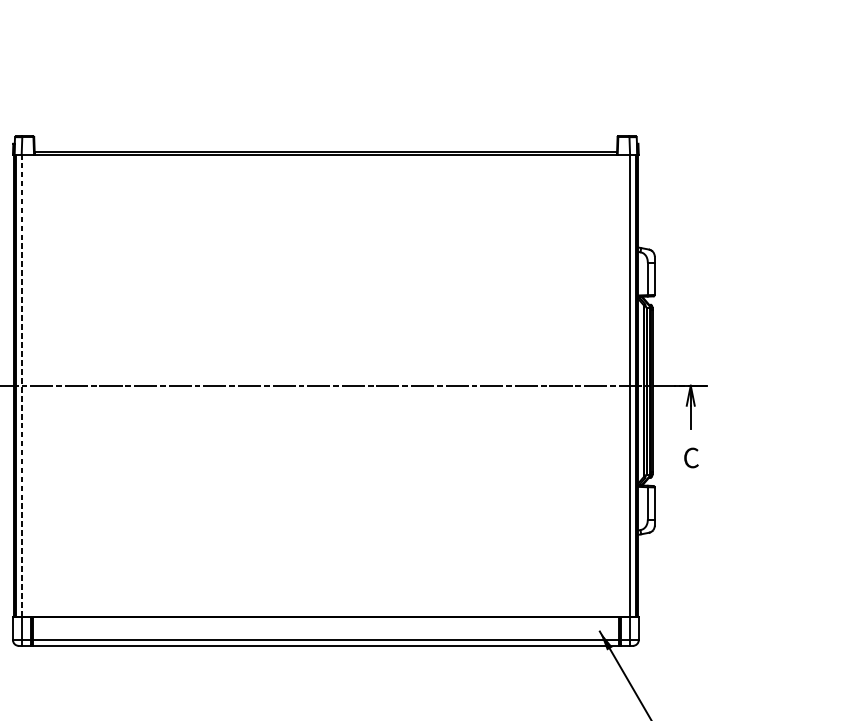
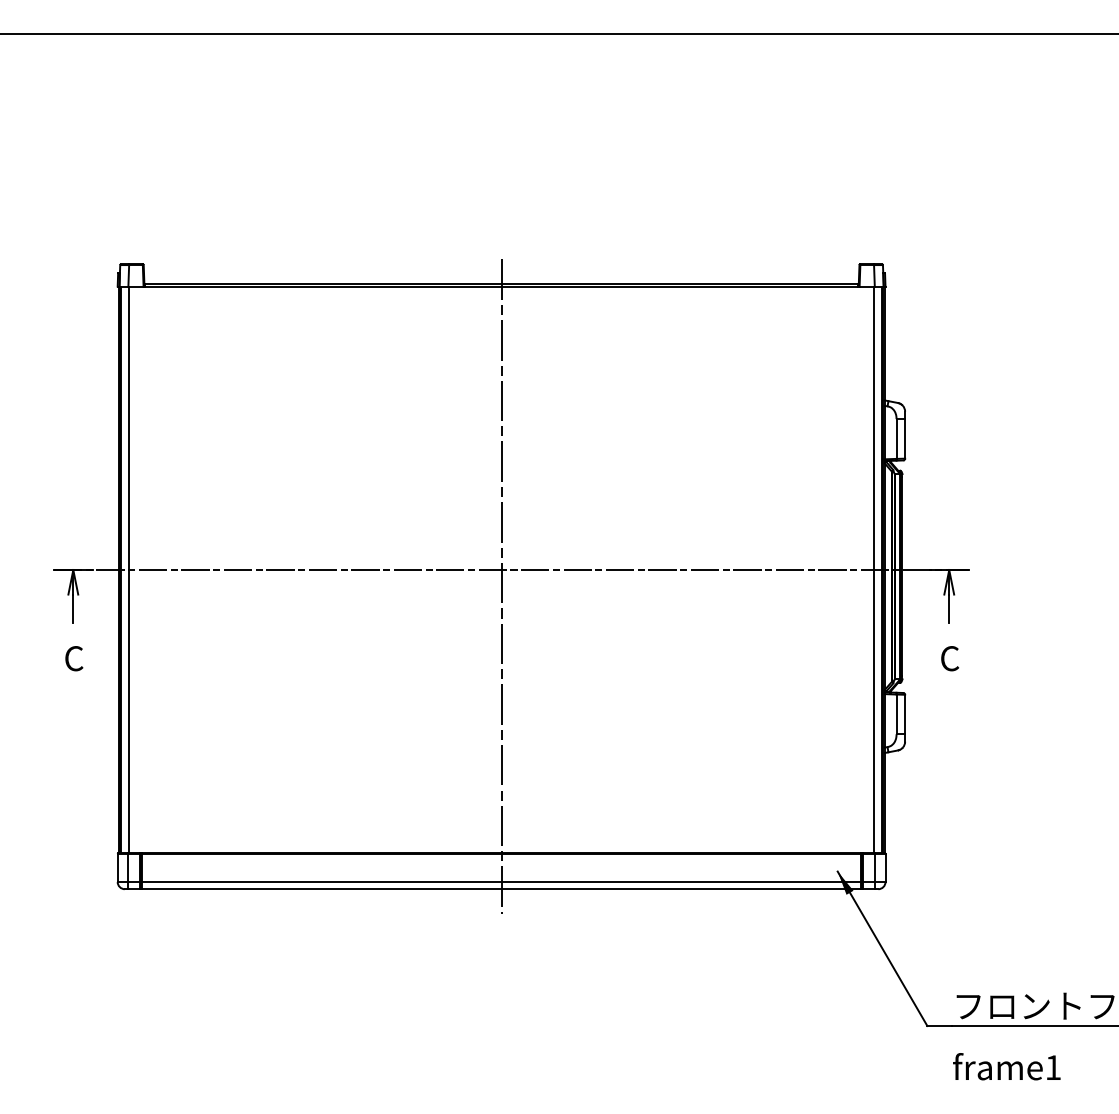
line: (21, 385) -> (128, 569), dashed -> solid
line: (325, 399) -> (501, 586), added

